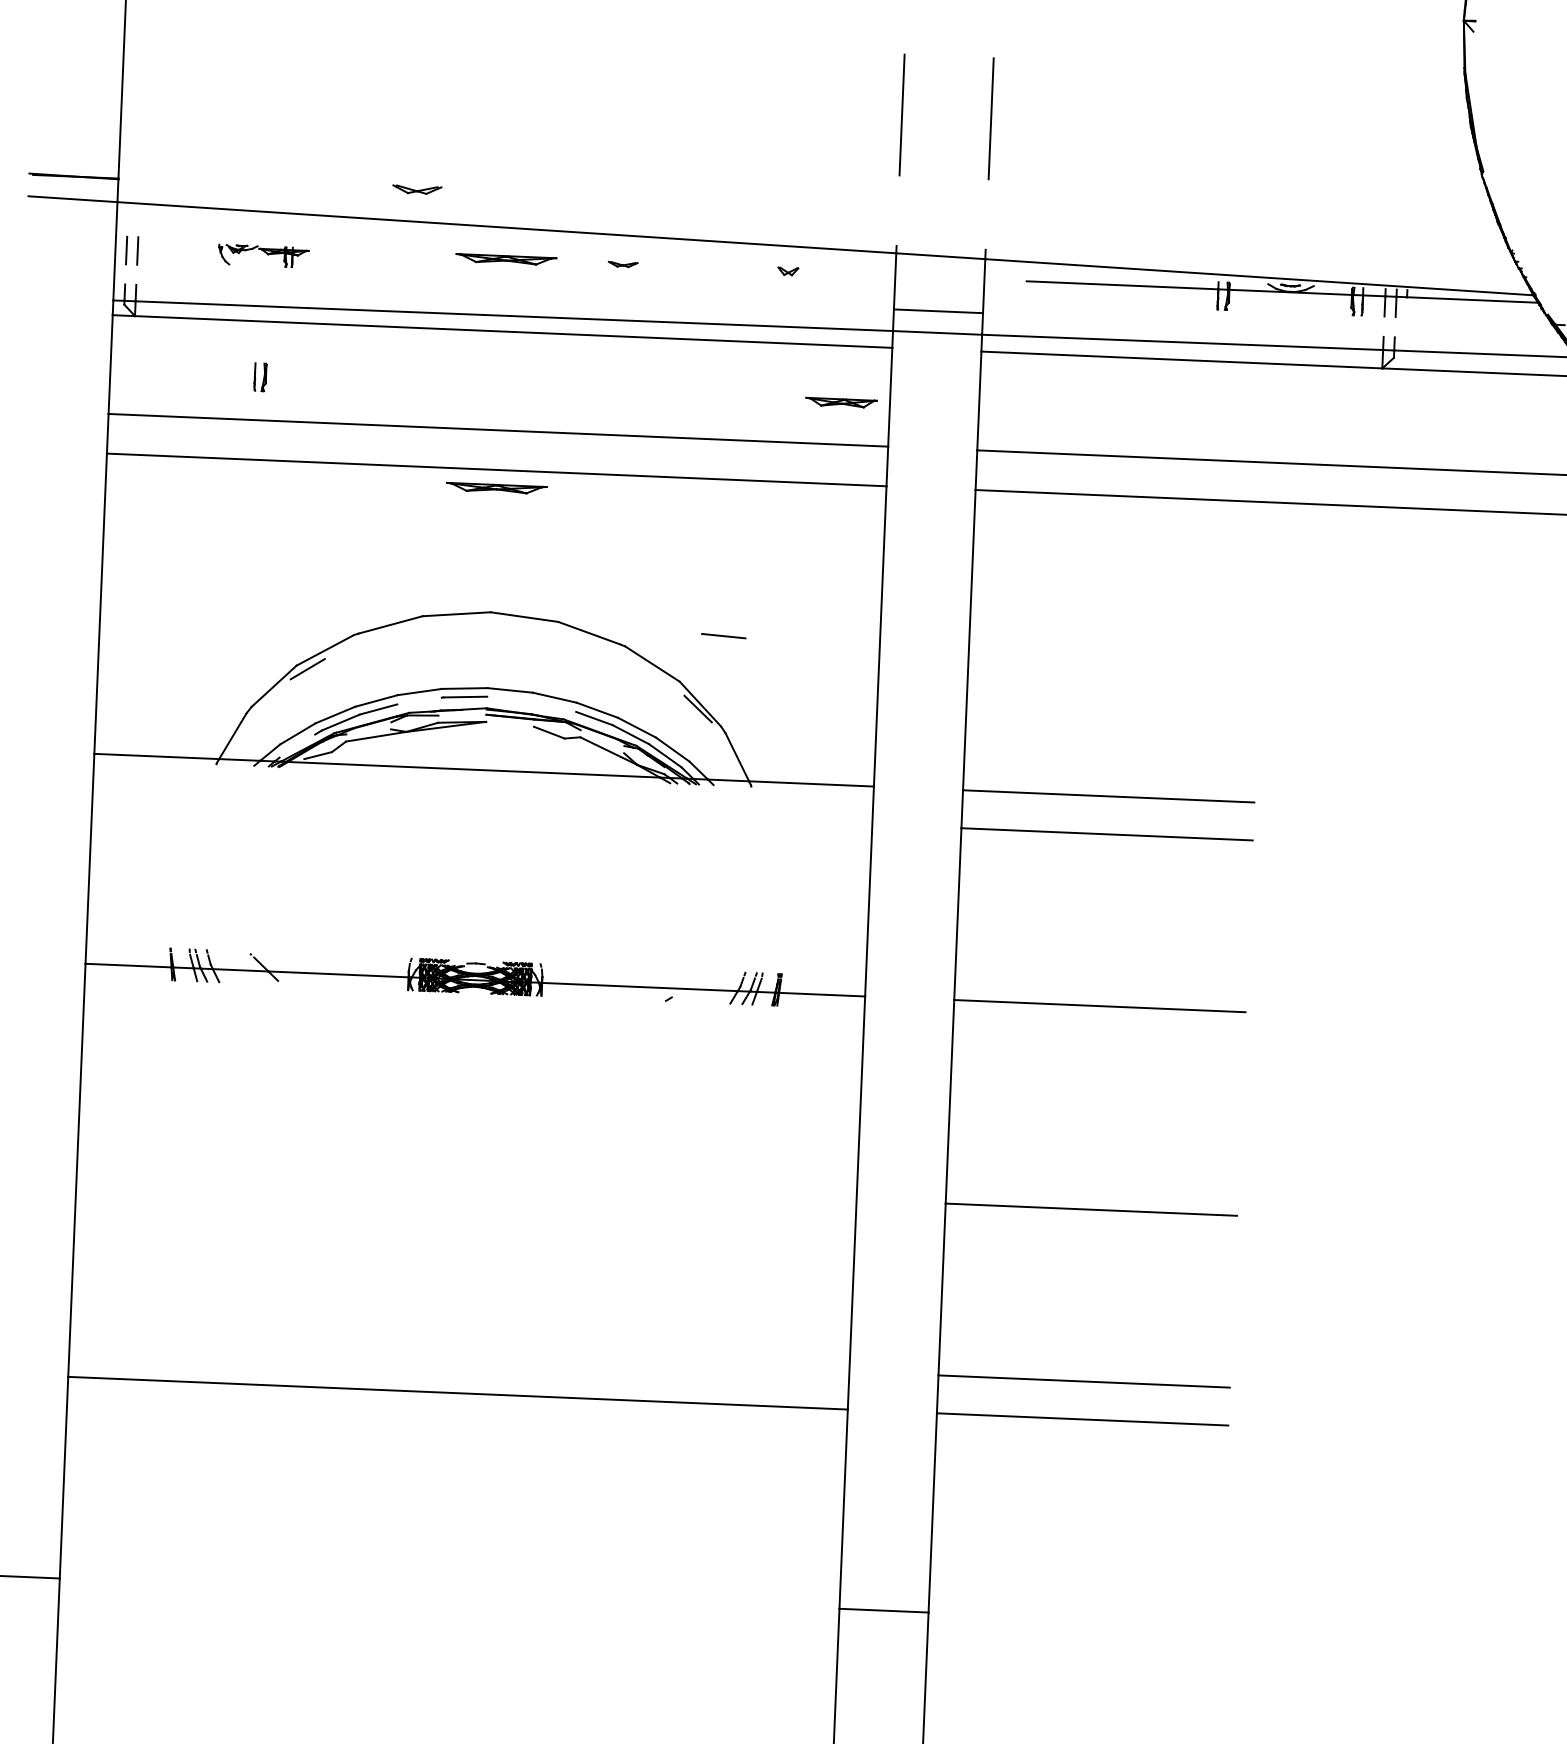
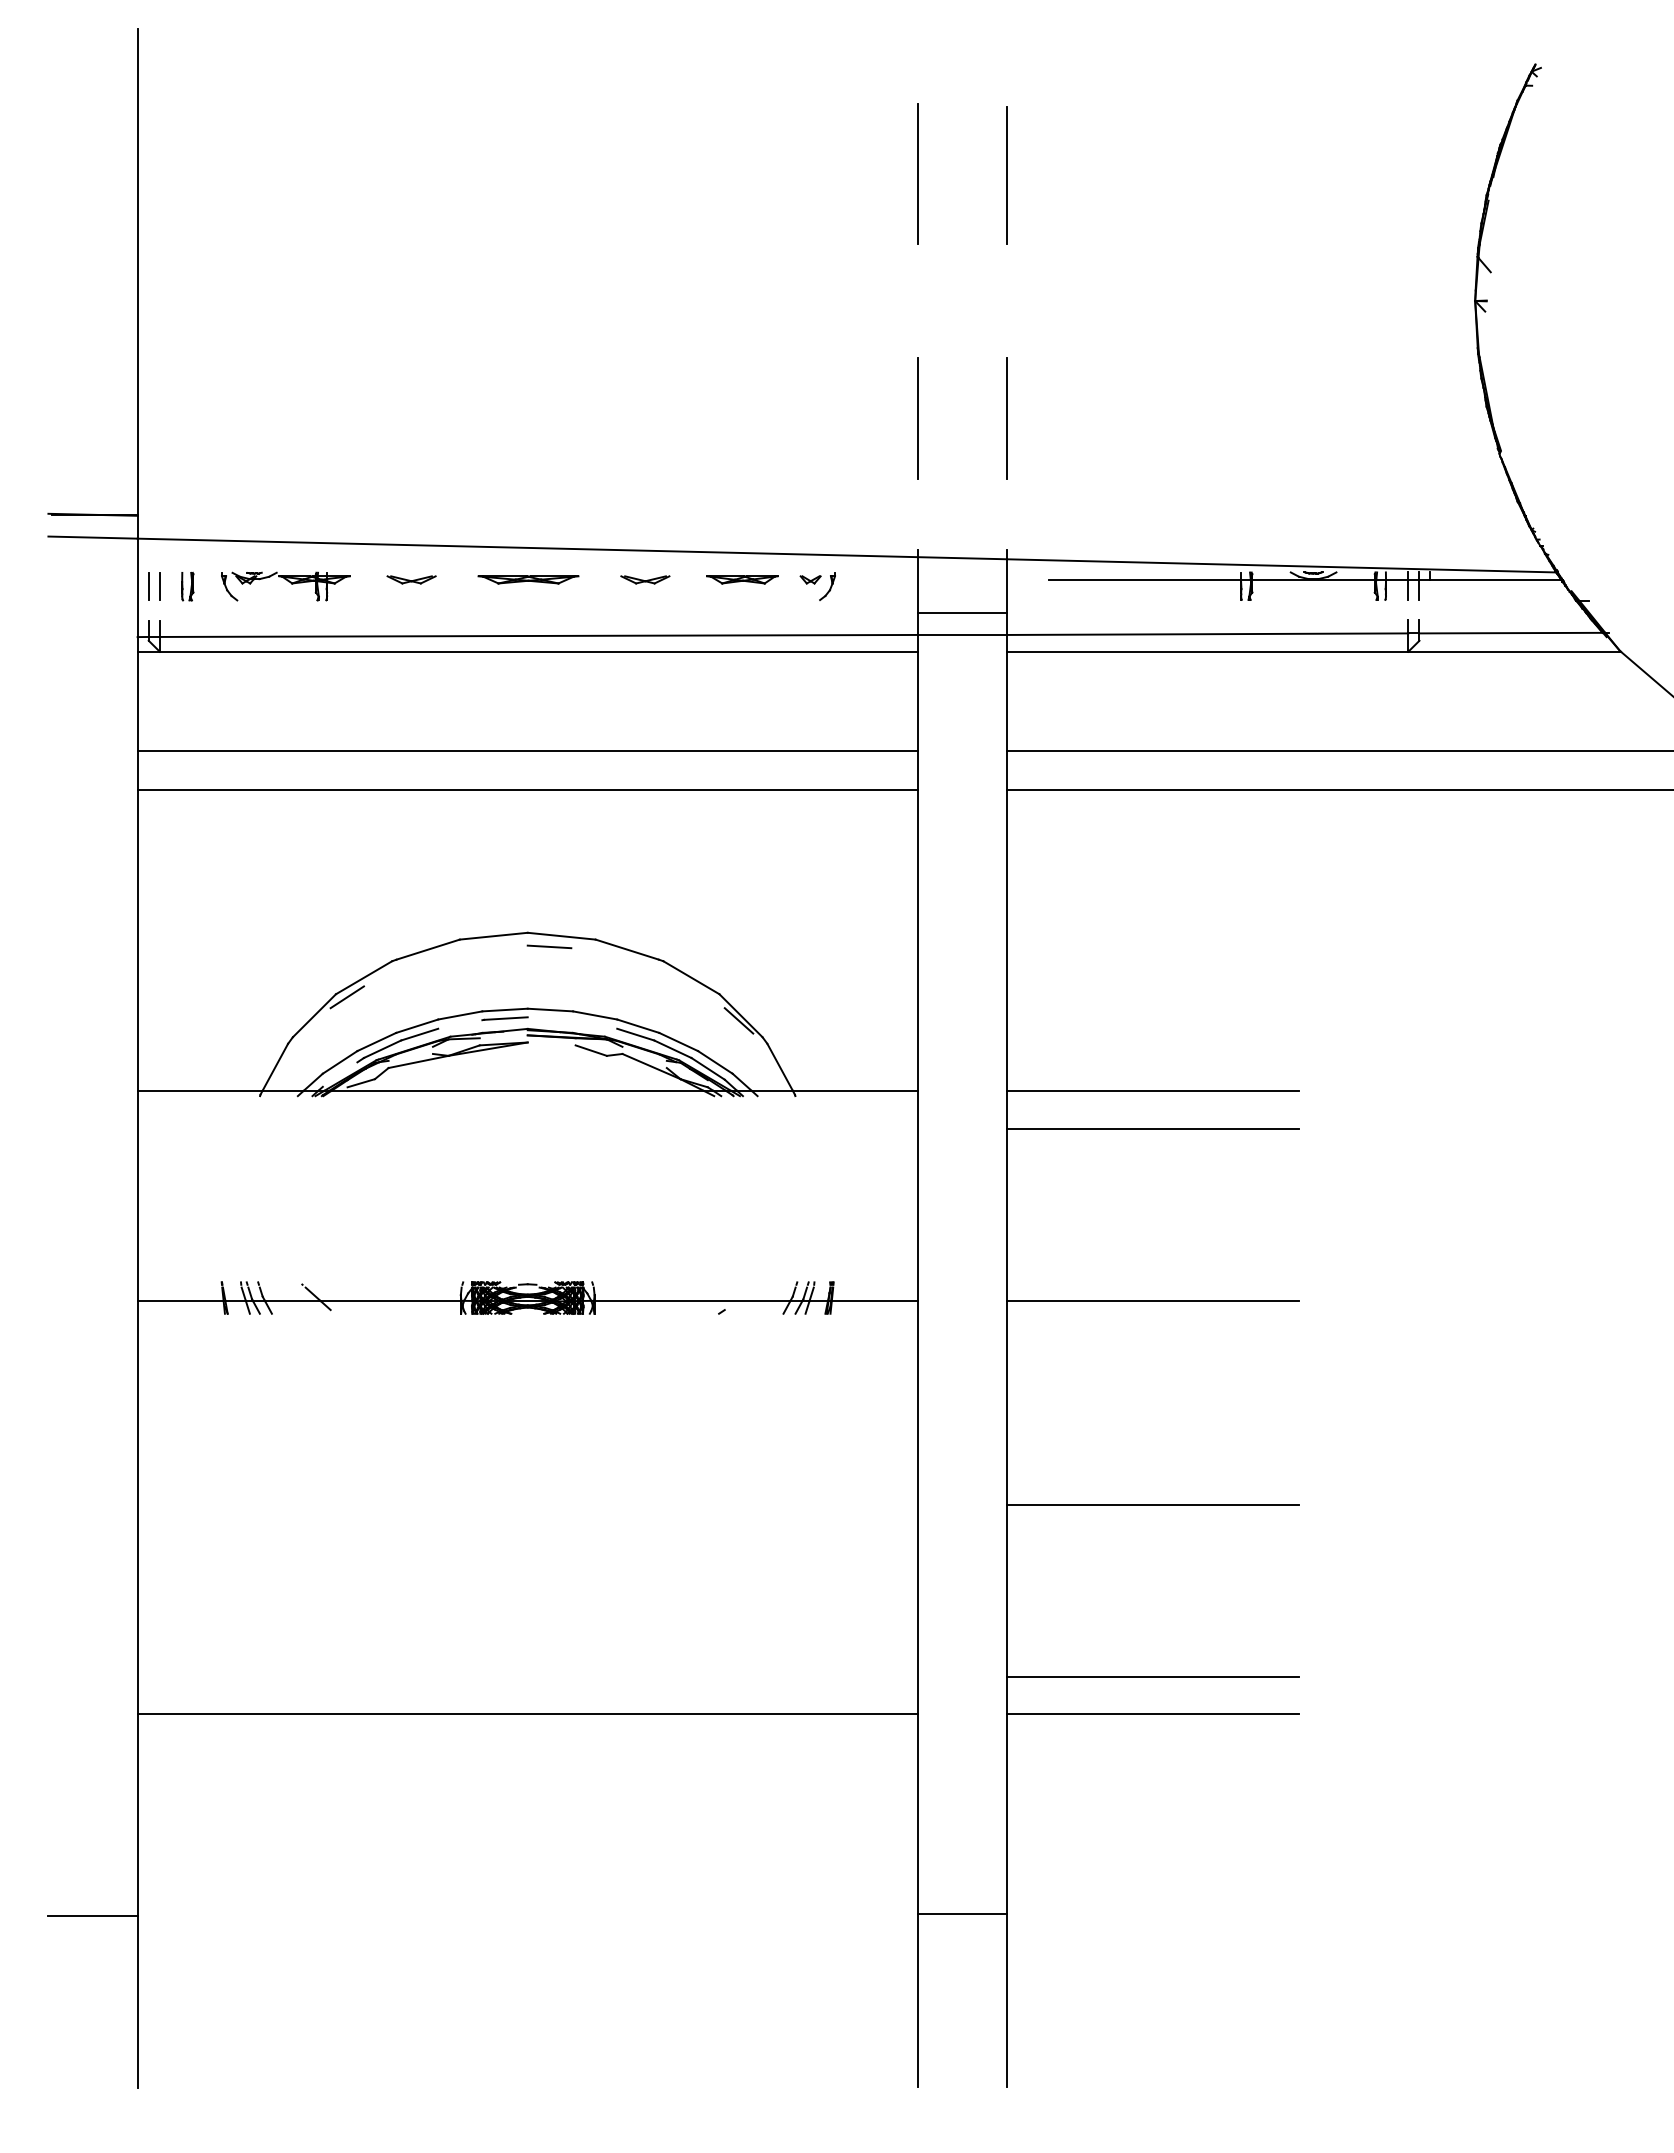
part: (417, 189) -> (411, 579), moved
part: (263, 256) -> (285, 586), size x1.43
part: (623, 264) -> (645, 579), size x1.67
part: (804, 278) -> (827, 586), added
part: (260, 377) -> (187, 586), moved
part: (841, 402) -> (742, 579), moved
part: (496, 488) -> (528, 808), removed
line: (723, 635) -> (549, 946), moved

